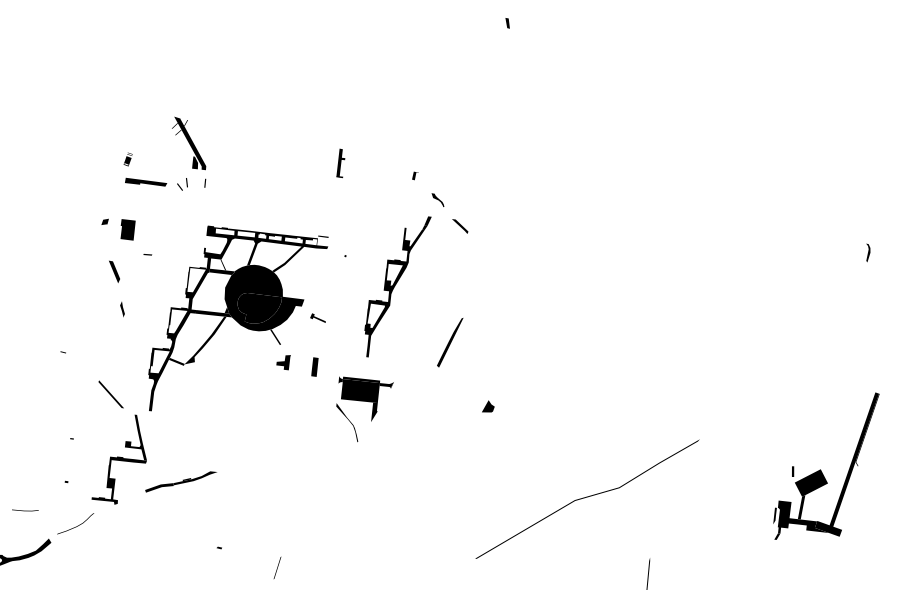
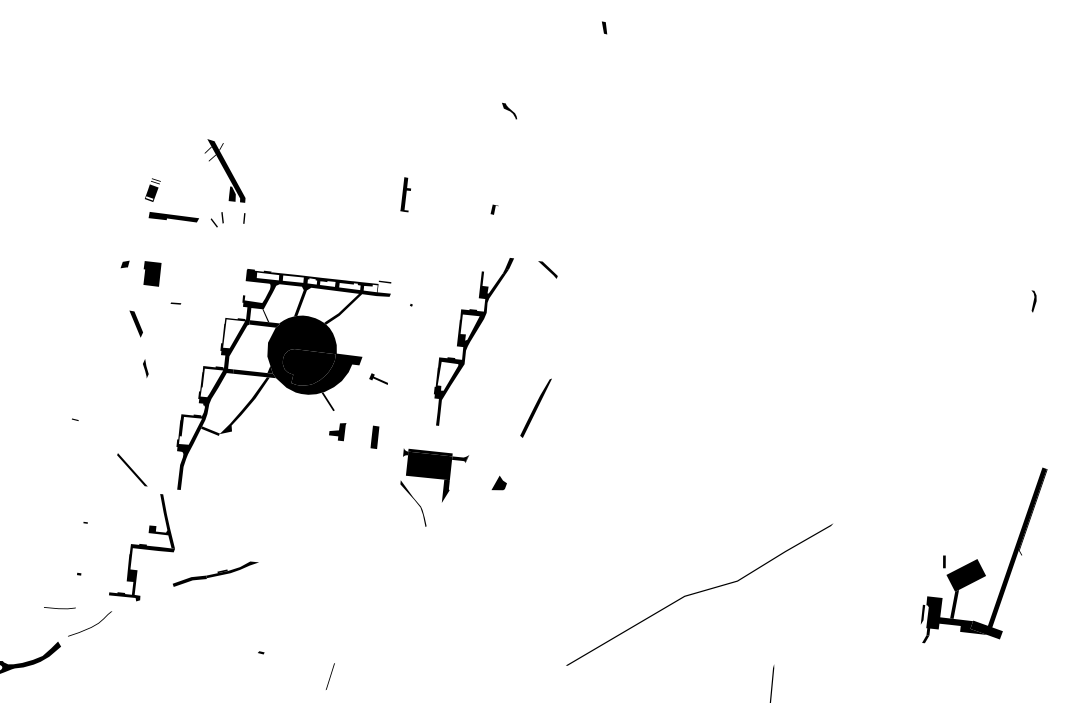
part: (127, 159) -> (151, 190), size x1.43
part: (437, 199) -> (509, 110), moved
part: (488, 406) -> (499, 483), moved
part: (25, 510) -> (60, 608), moved

